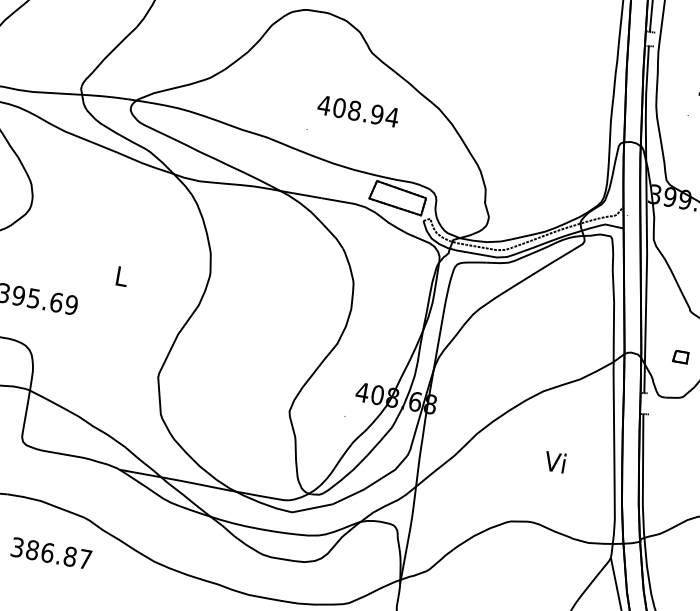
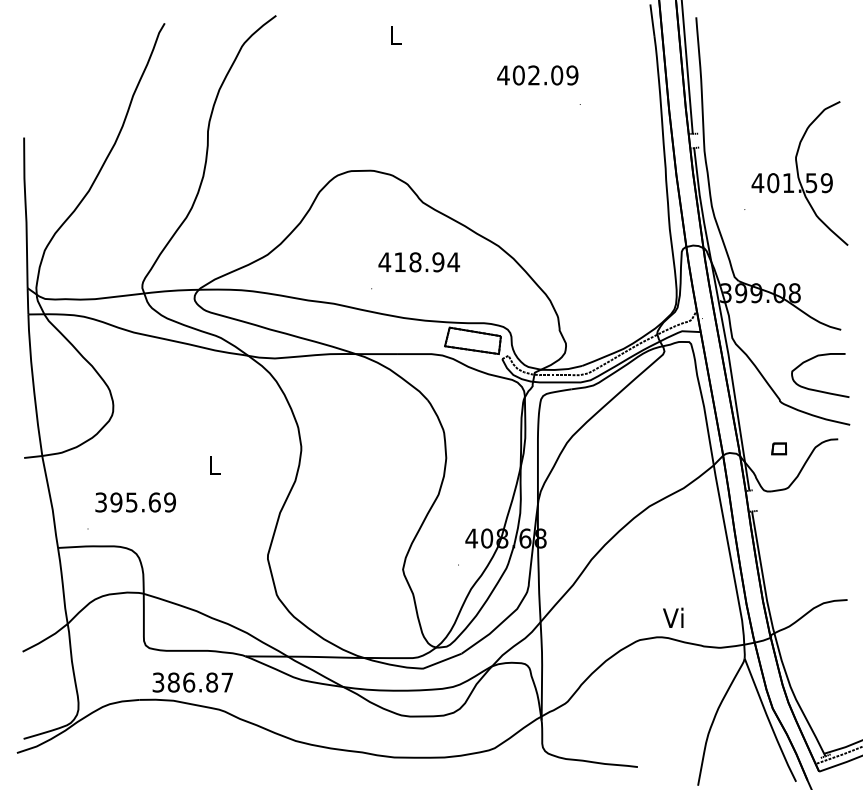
text: (339, 108) -> (400, 262), 408.94 -> 418.94
text: (555, 461) -> (673, 617), moved
text: (51, 553) -> (192, 682), moved

